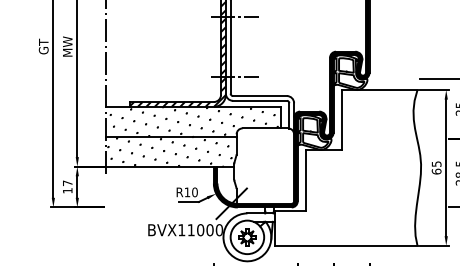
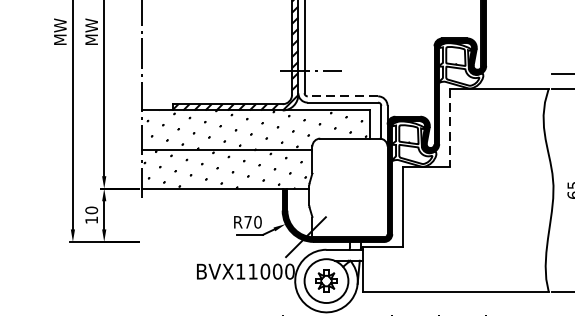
text: (43, 46) -> (60, 31), GT -> MW
line: (259, 96) -> (342, 96), solid -> dashed
line: (342, 120) -> (450, 128), solid -> dashed
text: (67, 183) -> (91, 210), 17 -> 10
text: (187, 192) -> (248, 222), R10 -> R70

